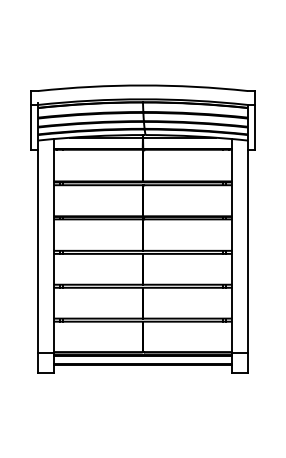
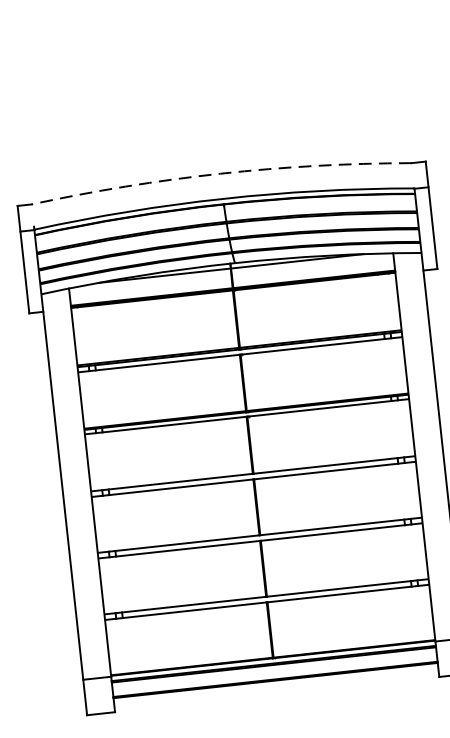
arc: (143, 85) -> (221, 173), solid -> dashed

